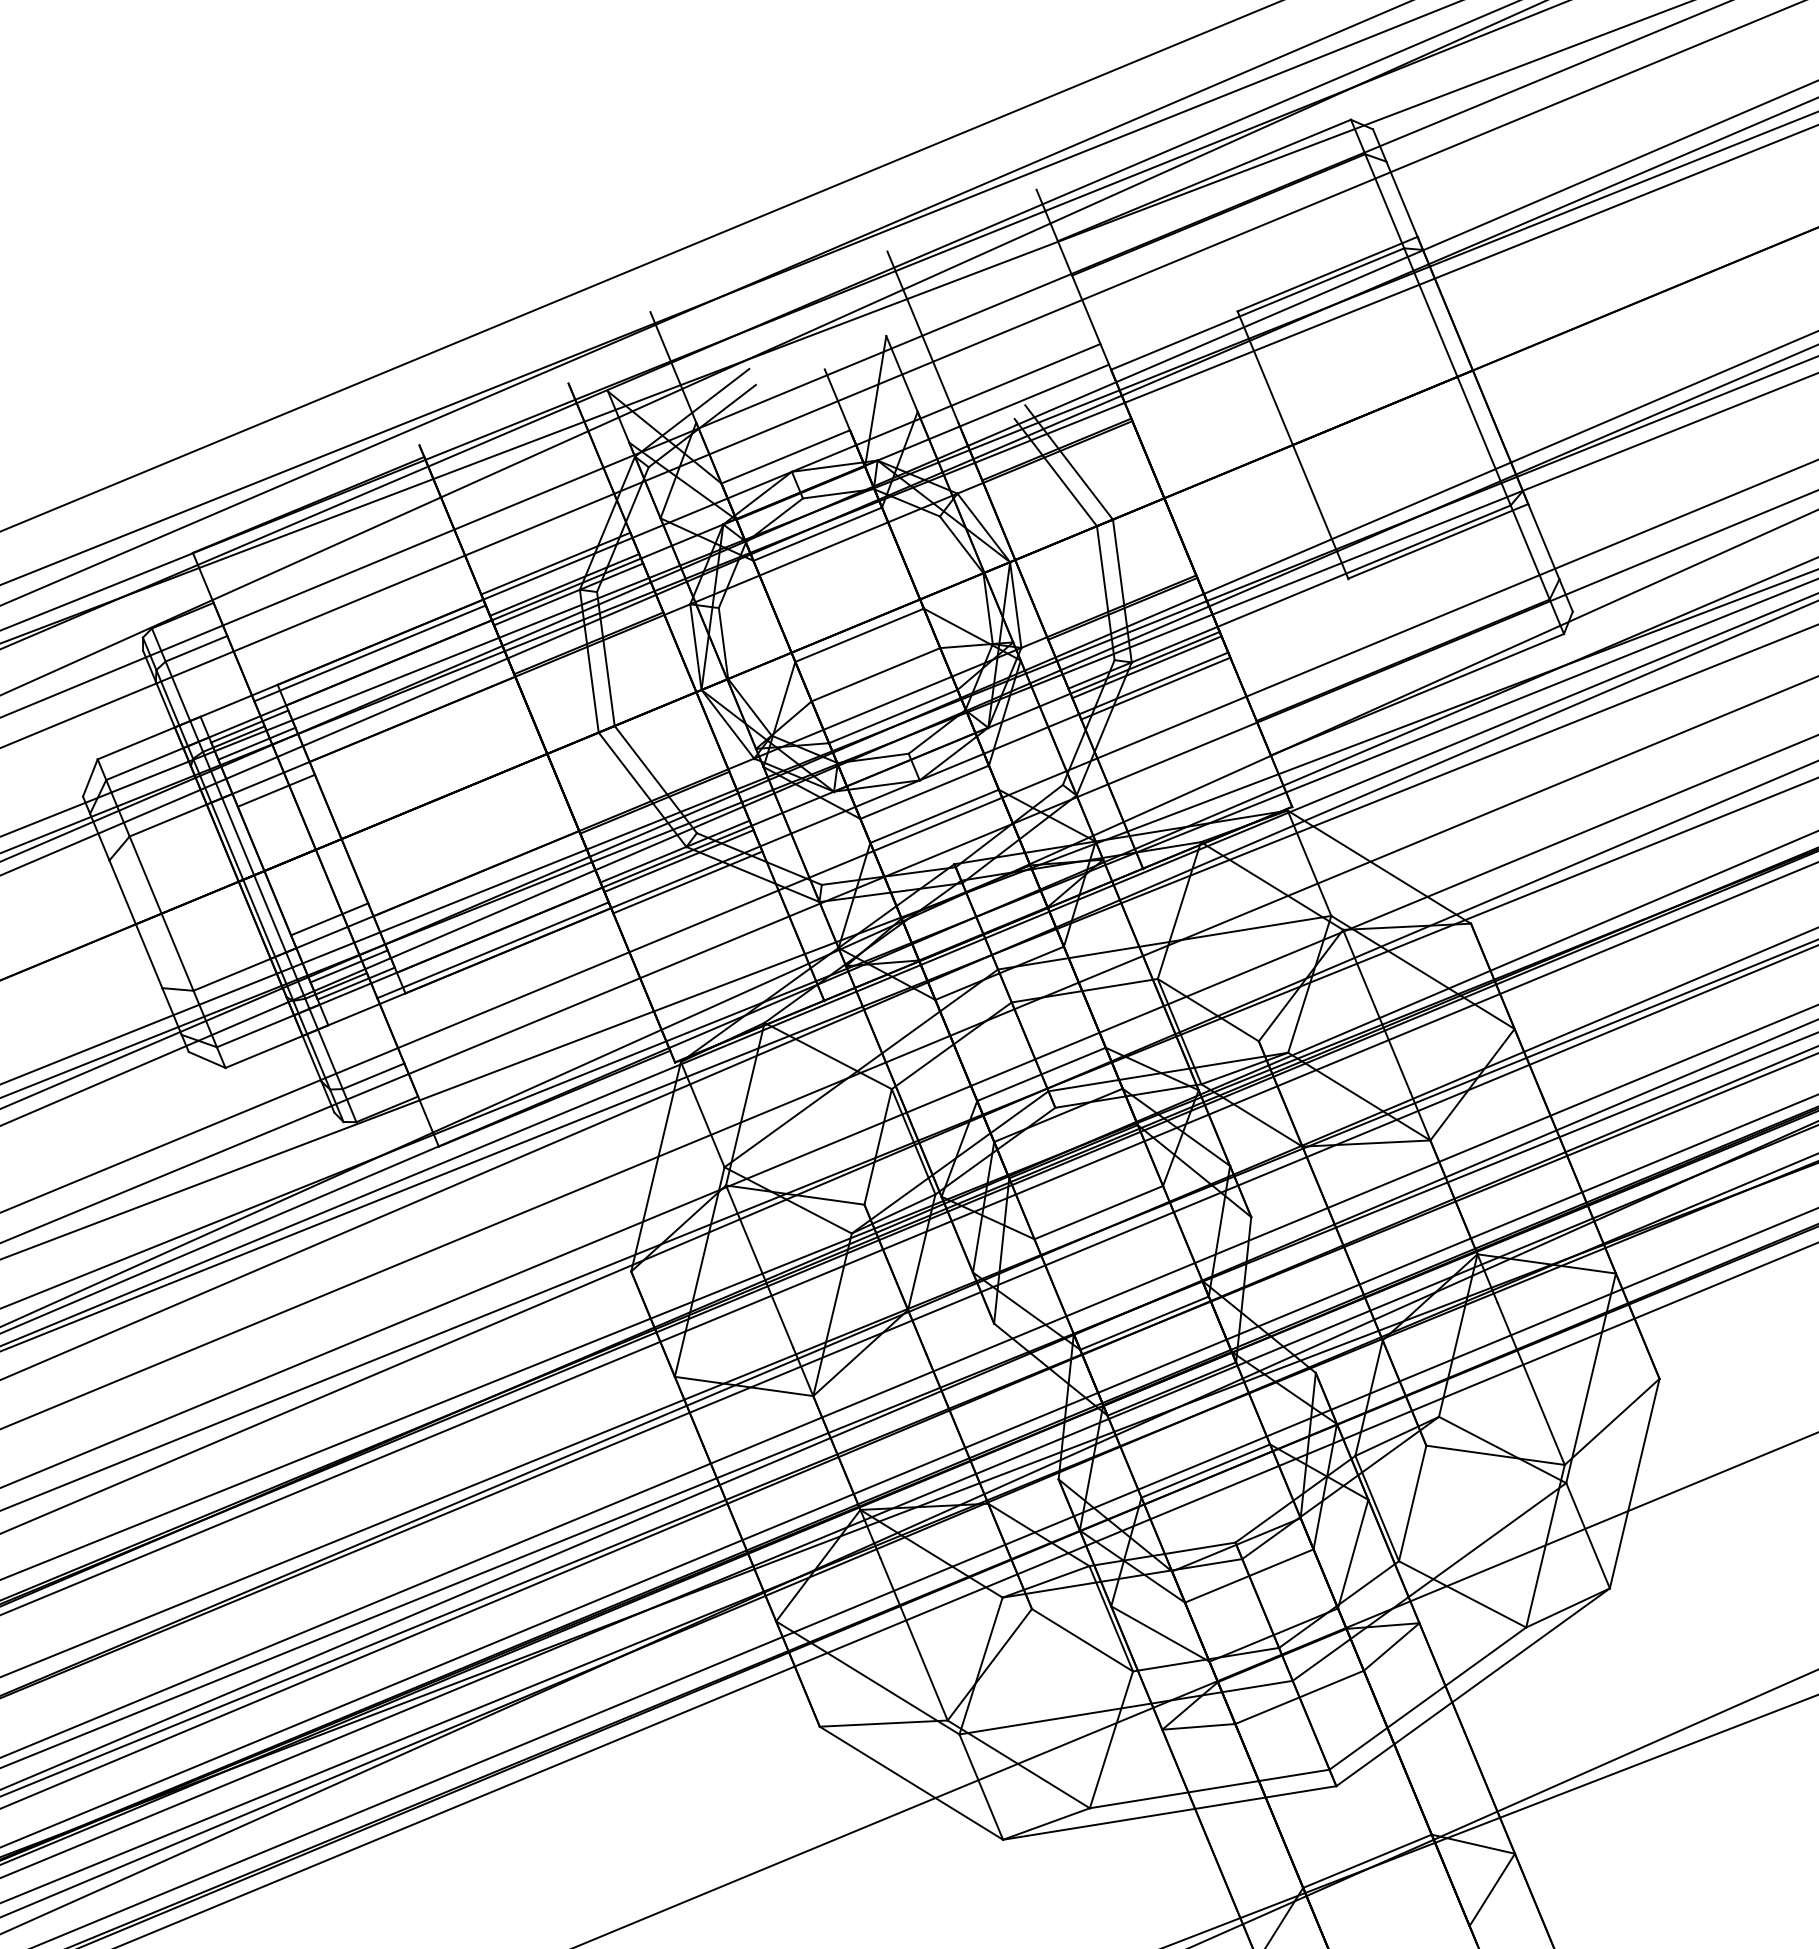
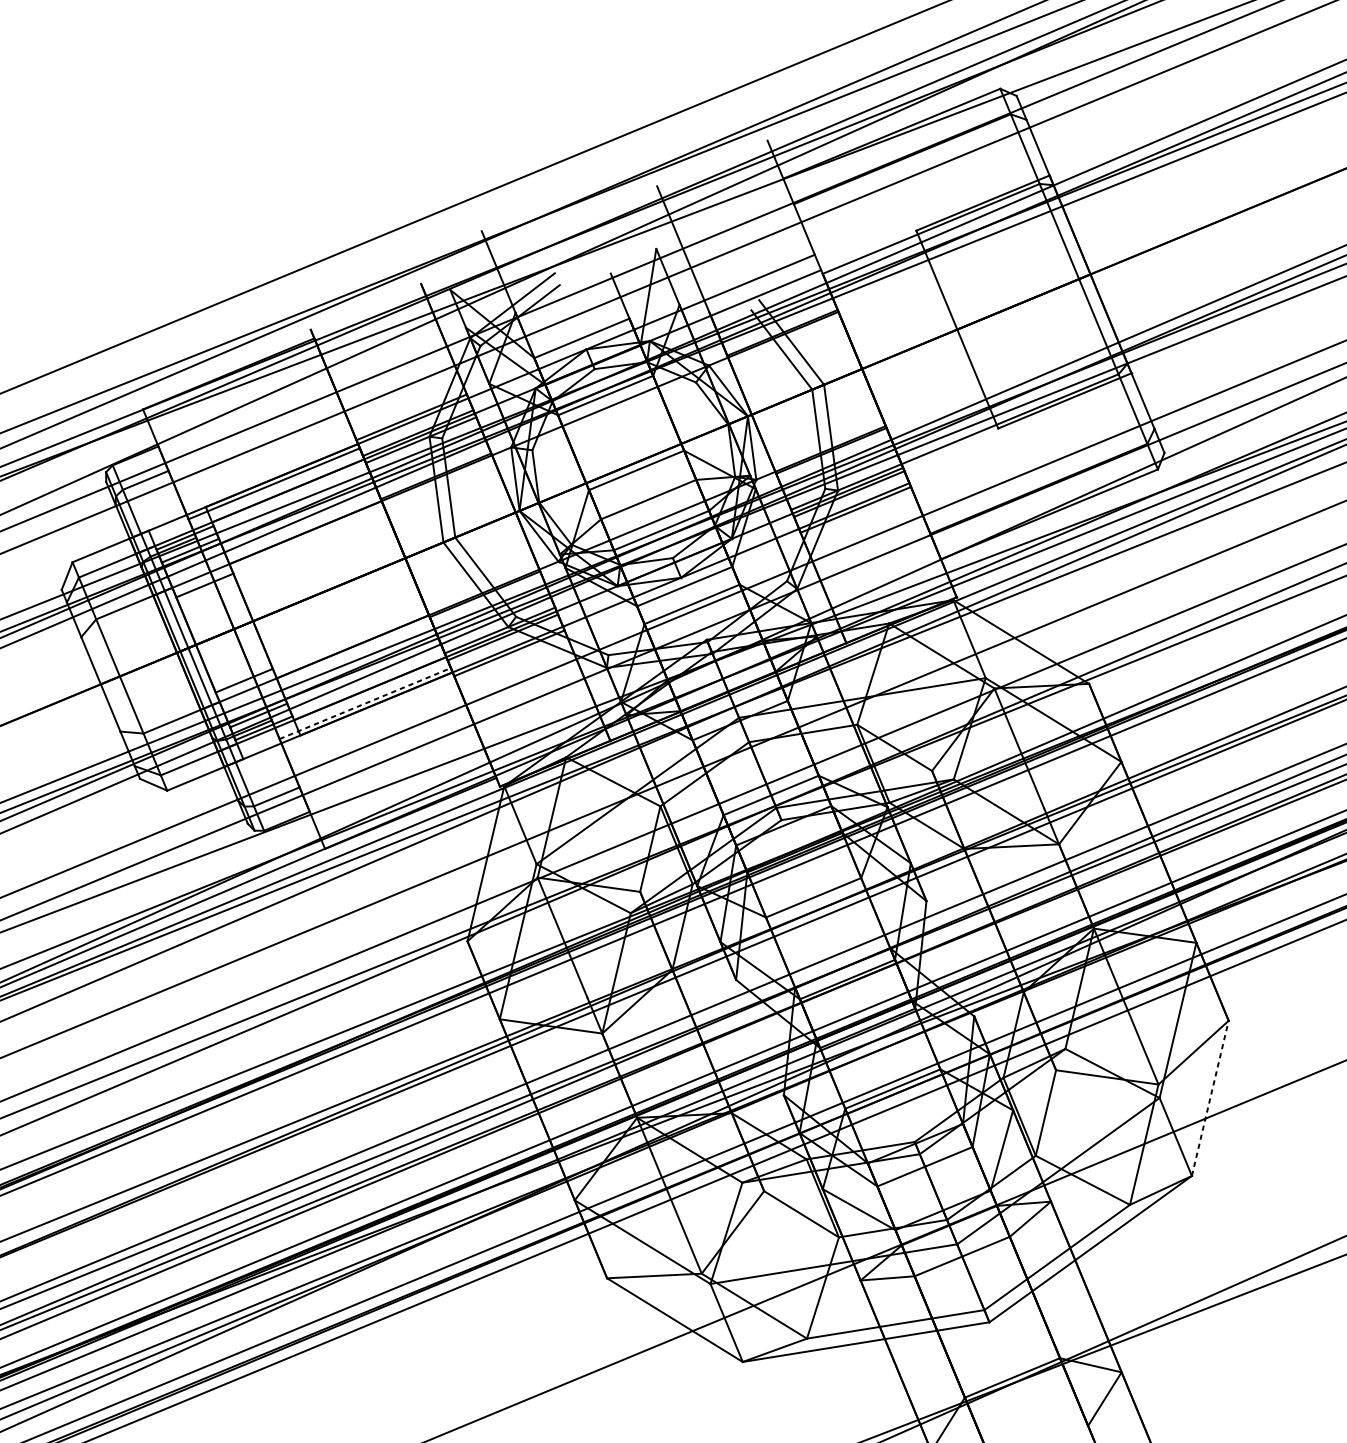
line: (493, 950) -> (365, 703), solid -> dashed
line: (1634, 1483) -> (1210, 1098), solid -> dashed

